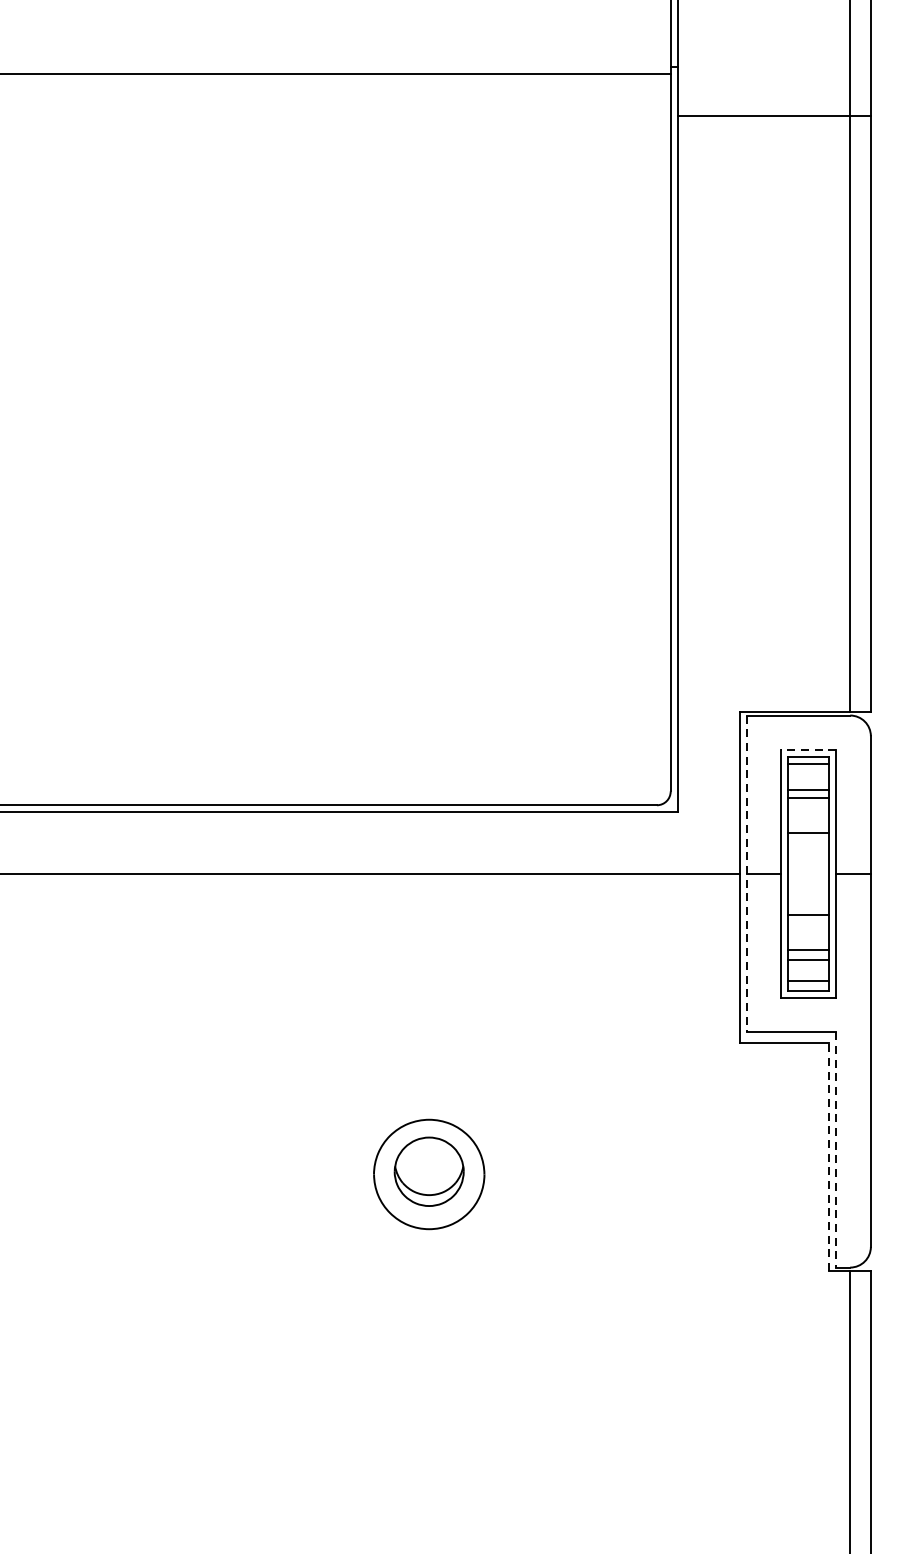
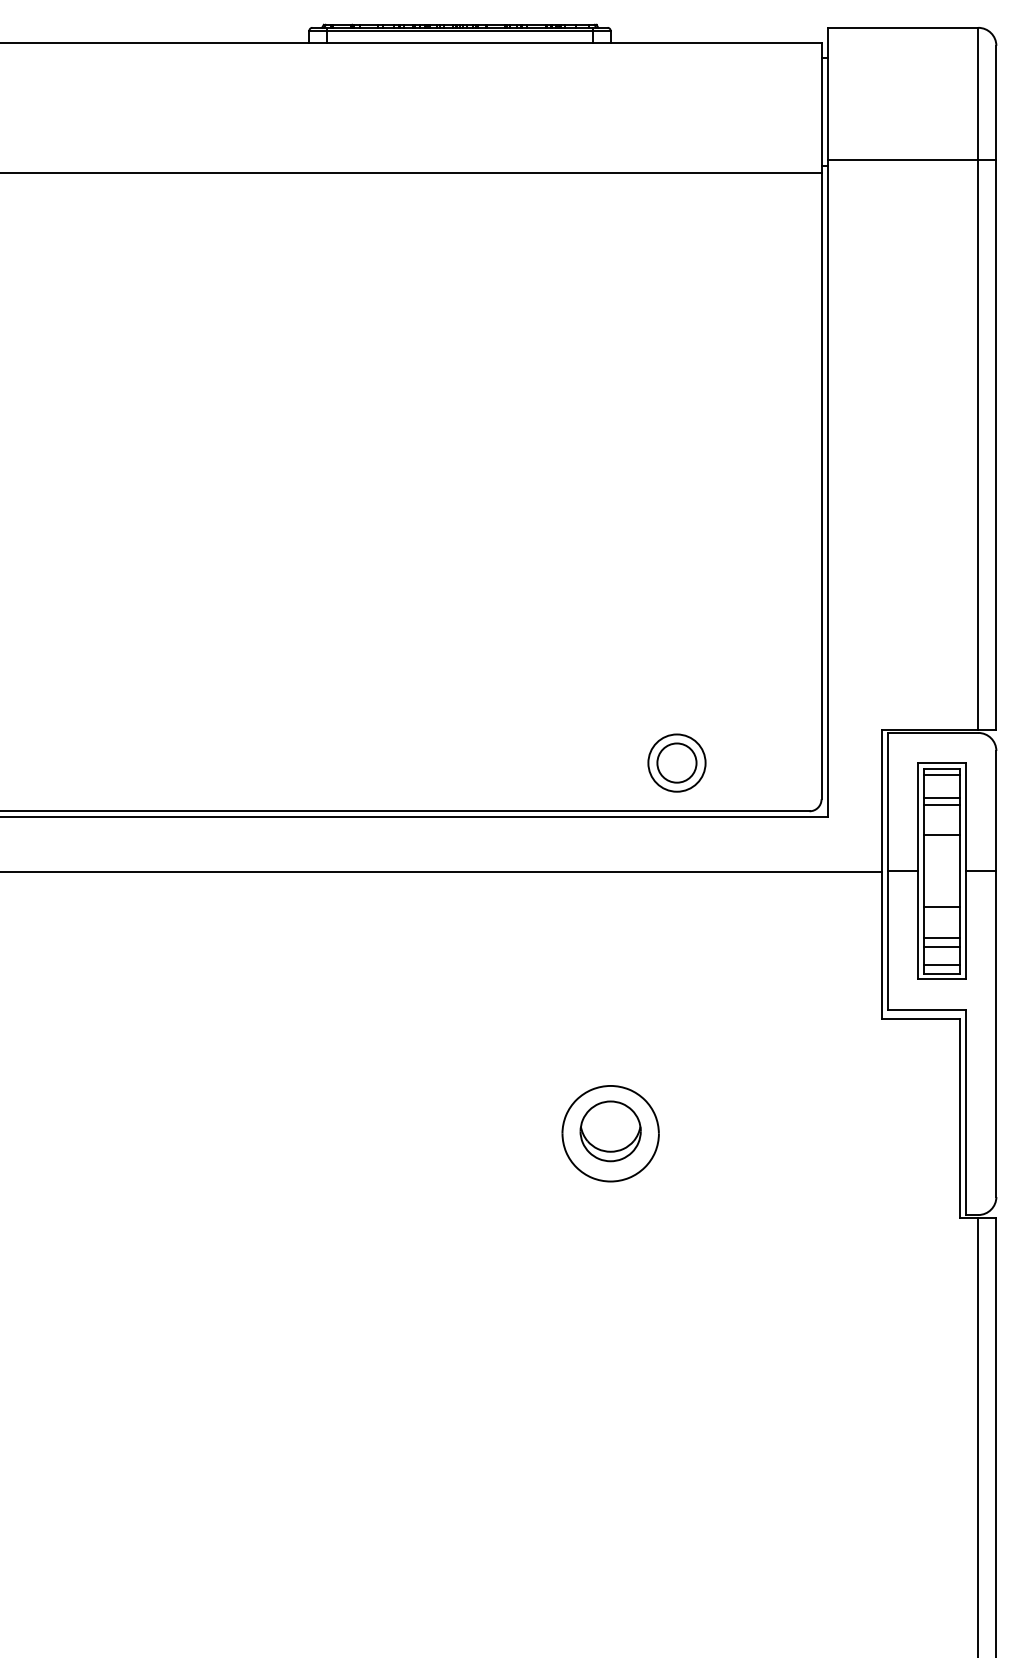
line: (773, 116) -> (911, 160), moved
part: (504, 749) -> (676, 762), added
line: (808, 750) -> (941, 763), dashed -> solid
line: (746, 874) -> (887, 871), dashed -> solid
line: (836, 1150) -> (966, 1112), dashed -> solid
line: (829, 1157) -> (960, 1118), dashed -> solid

